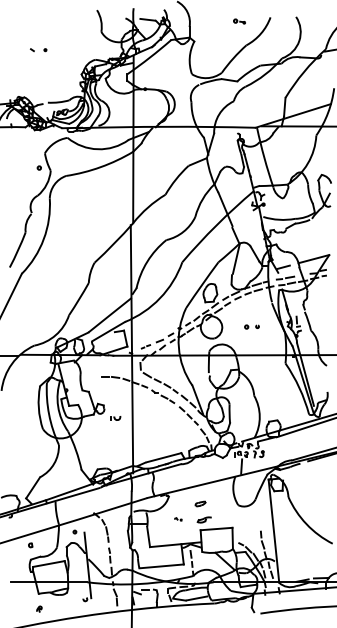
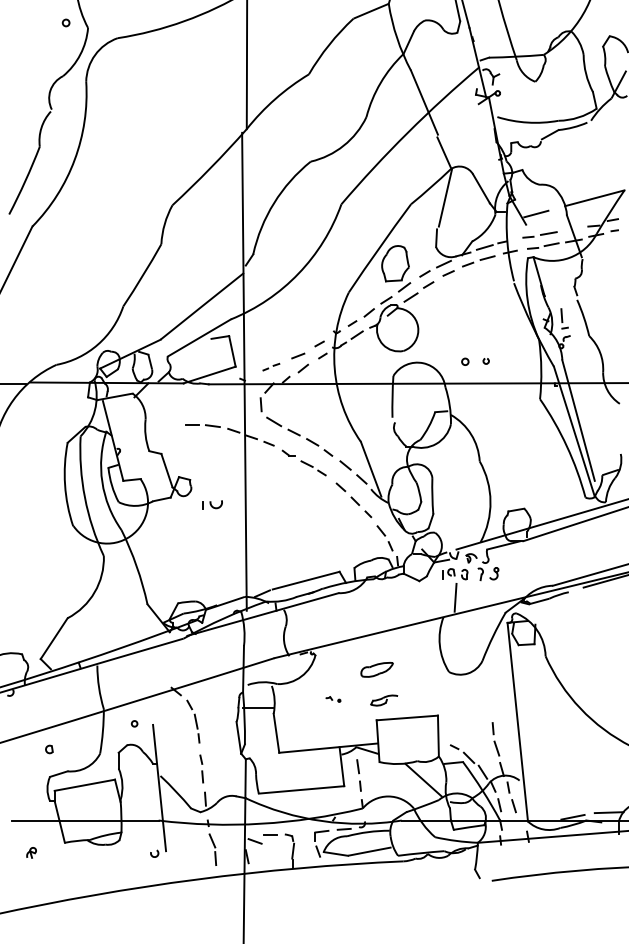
part: (251, 326) -> (474, 360), moved
part: (200, 503) -> (376, 668), size x1.6
part: (39, 608) -> (31, 851), moved

